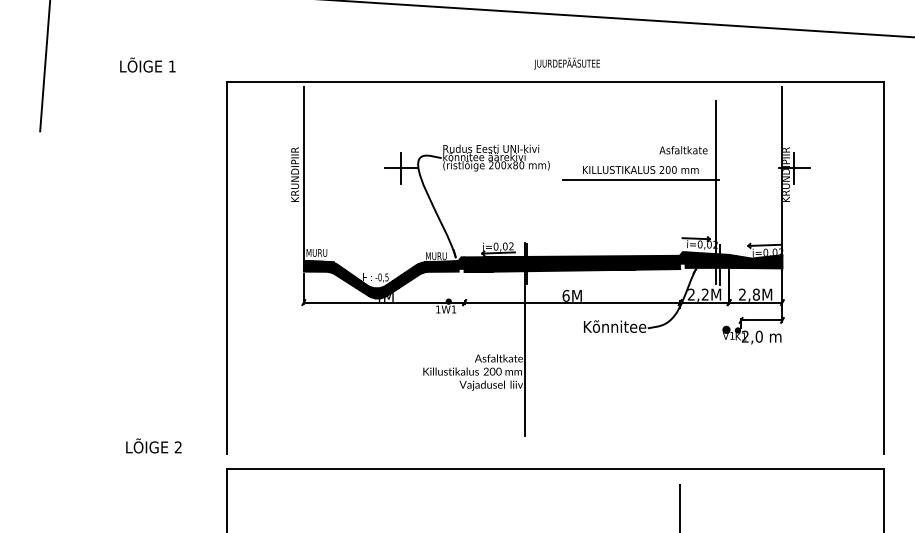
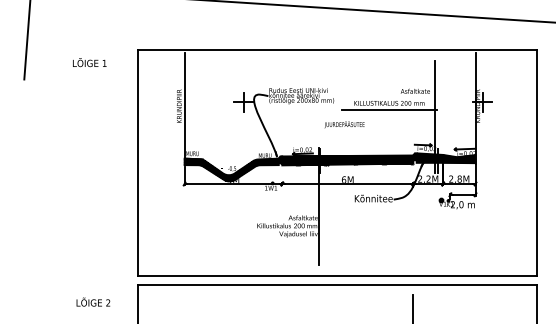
text: (566, 63) -> (344, 124), moved
text: (147, 64) -> (89, 62), moved
text: (154, 444) -> (93, 301), moved
line: (553, 454) -> (336, 276), added

